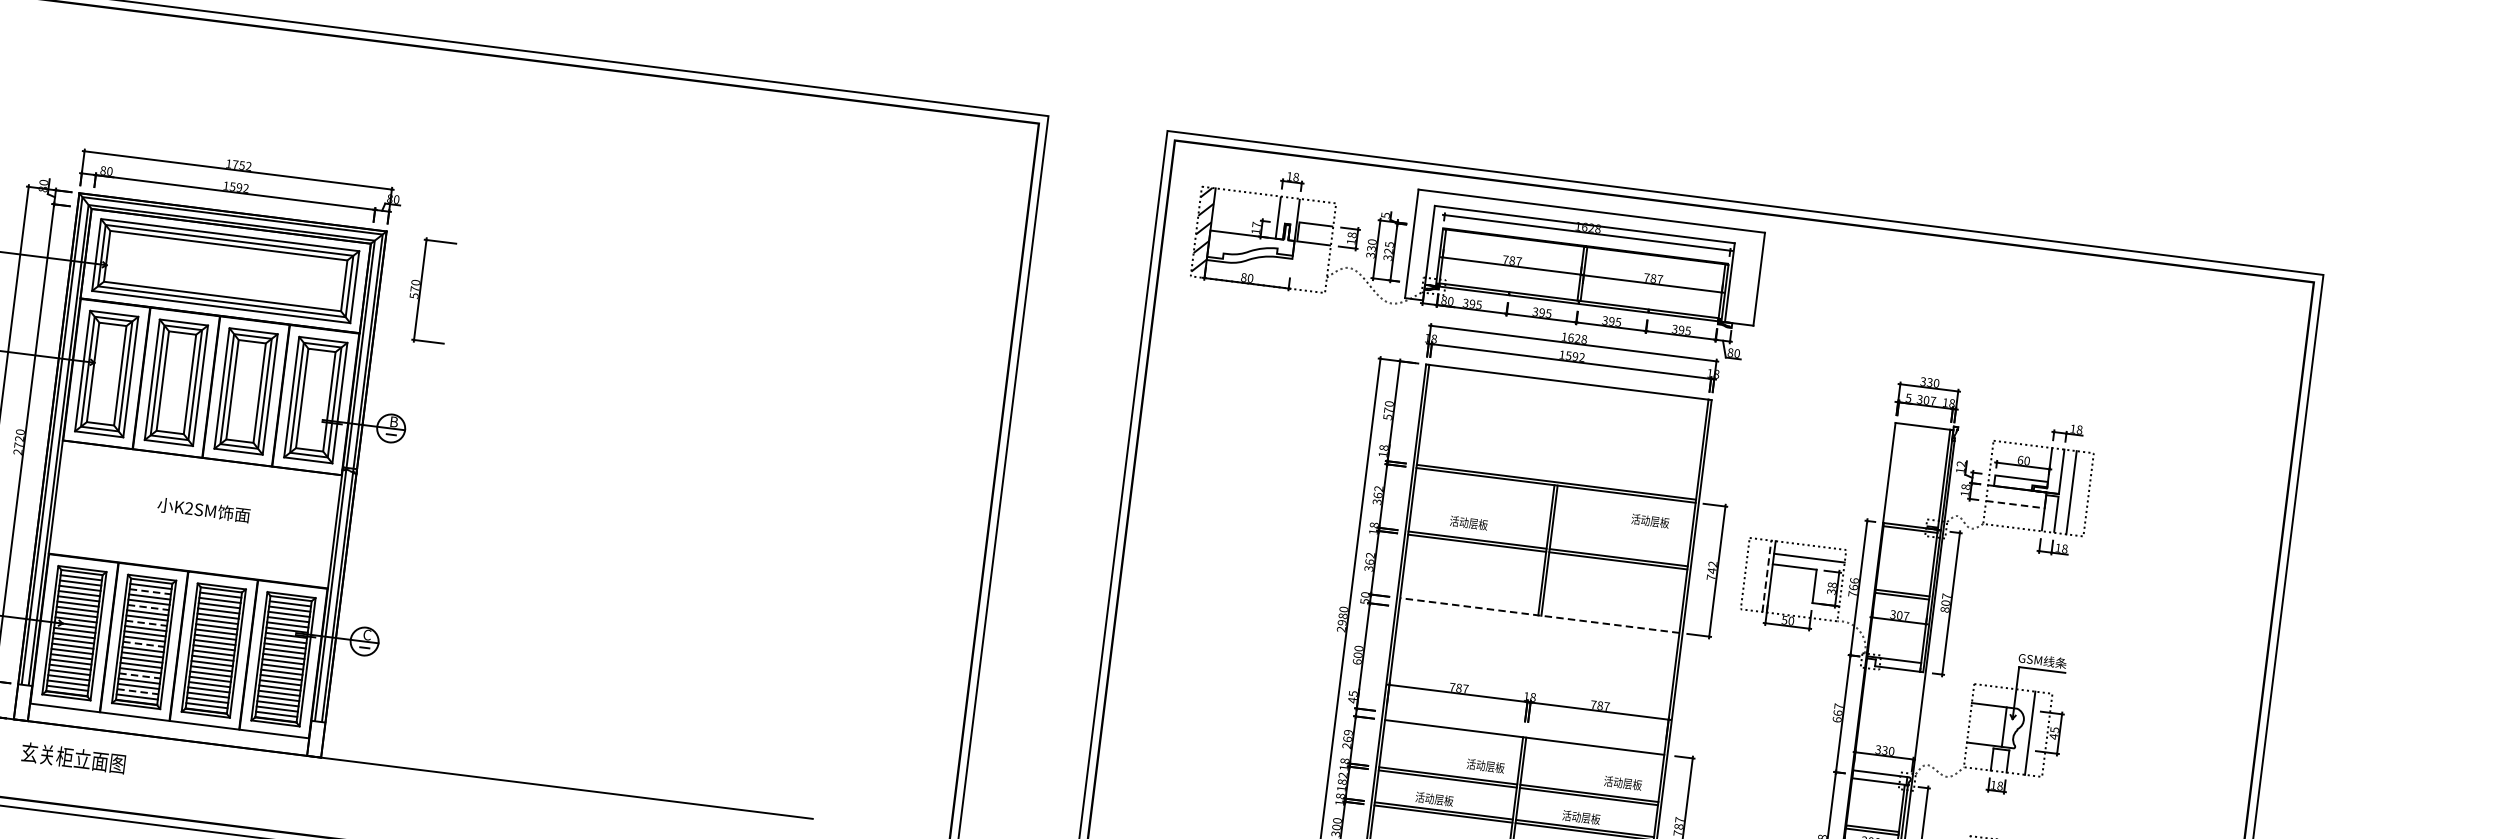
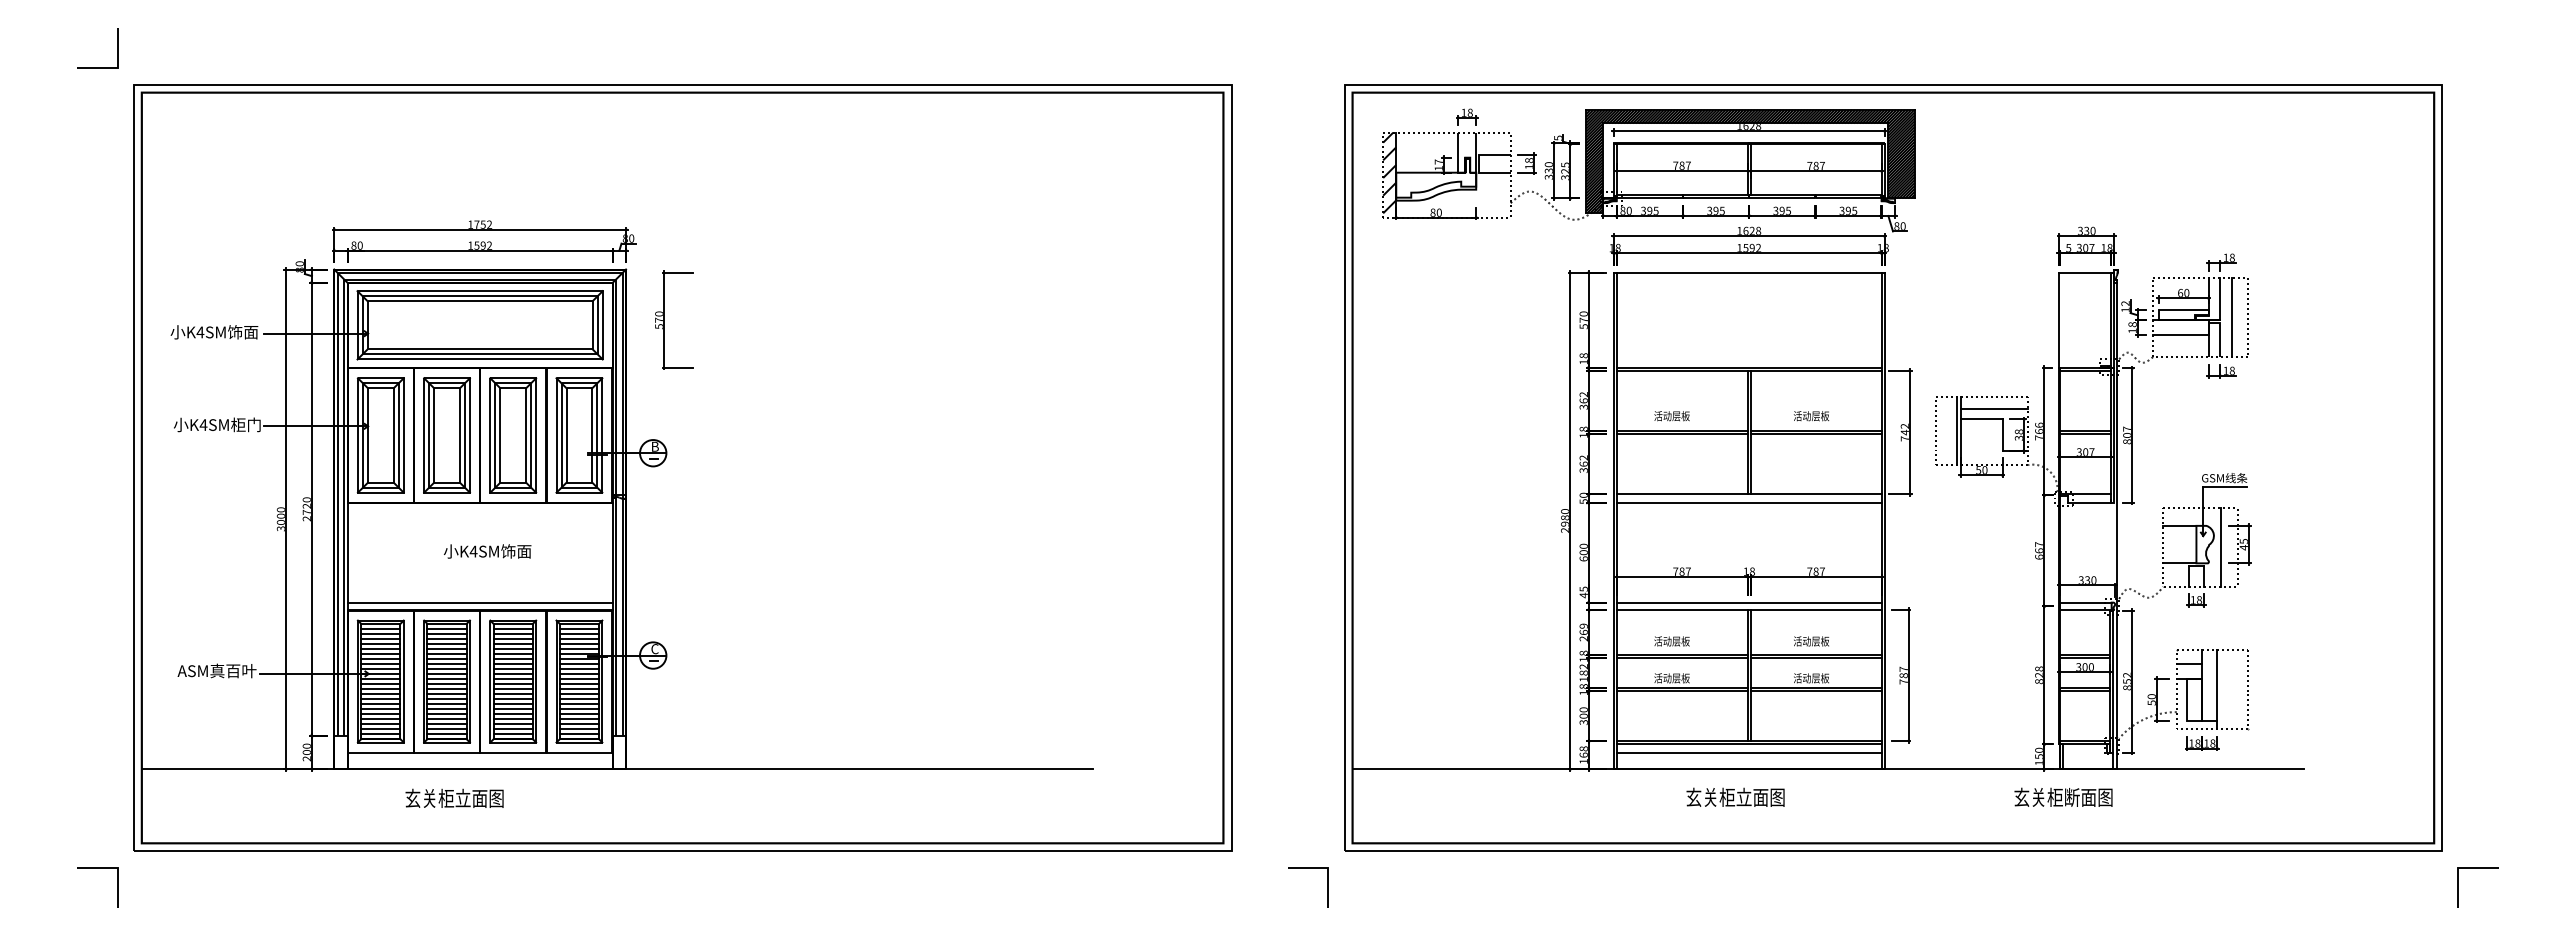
hatch: (1584, 265) -> (1750, 161), added
line: (2014, 504) -> (2180, 335), dashed -> solid
text: (189, 508) -> (473, 551), K2SM -> K4SM
text: (1650, 521) -> (1811, 416), moved
line: (188, 562) -> (479, 602), added
line: (1766, 576) -> (1956, 431), dashed -> solid
line: (150, 591) -> (447, 633), dashed -> solid
line: (148, 607) -> (447, 648), dashed -> solid
line: (1540, 615) -> (1749, 494), dashed -> solid
line: (146, 622) -> (447, 663), dashed -> solid
line: (1538, 624) -> (1748, 502), added
line: (144, 644) -> (447, 683), dashed -> solid
line: (140, 675) -> (447, 713), dashed -> solid
line: (138, 691) -> (447, 728), dashed -> solid
line: (1524, 729) -> (1748, 602), added
text: (73, 757) -> (454, 797), moved
text: (1485, 766) -> (1671, 641), moved
text: (1623, 783) -> (1811, 641), moved

